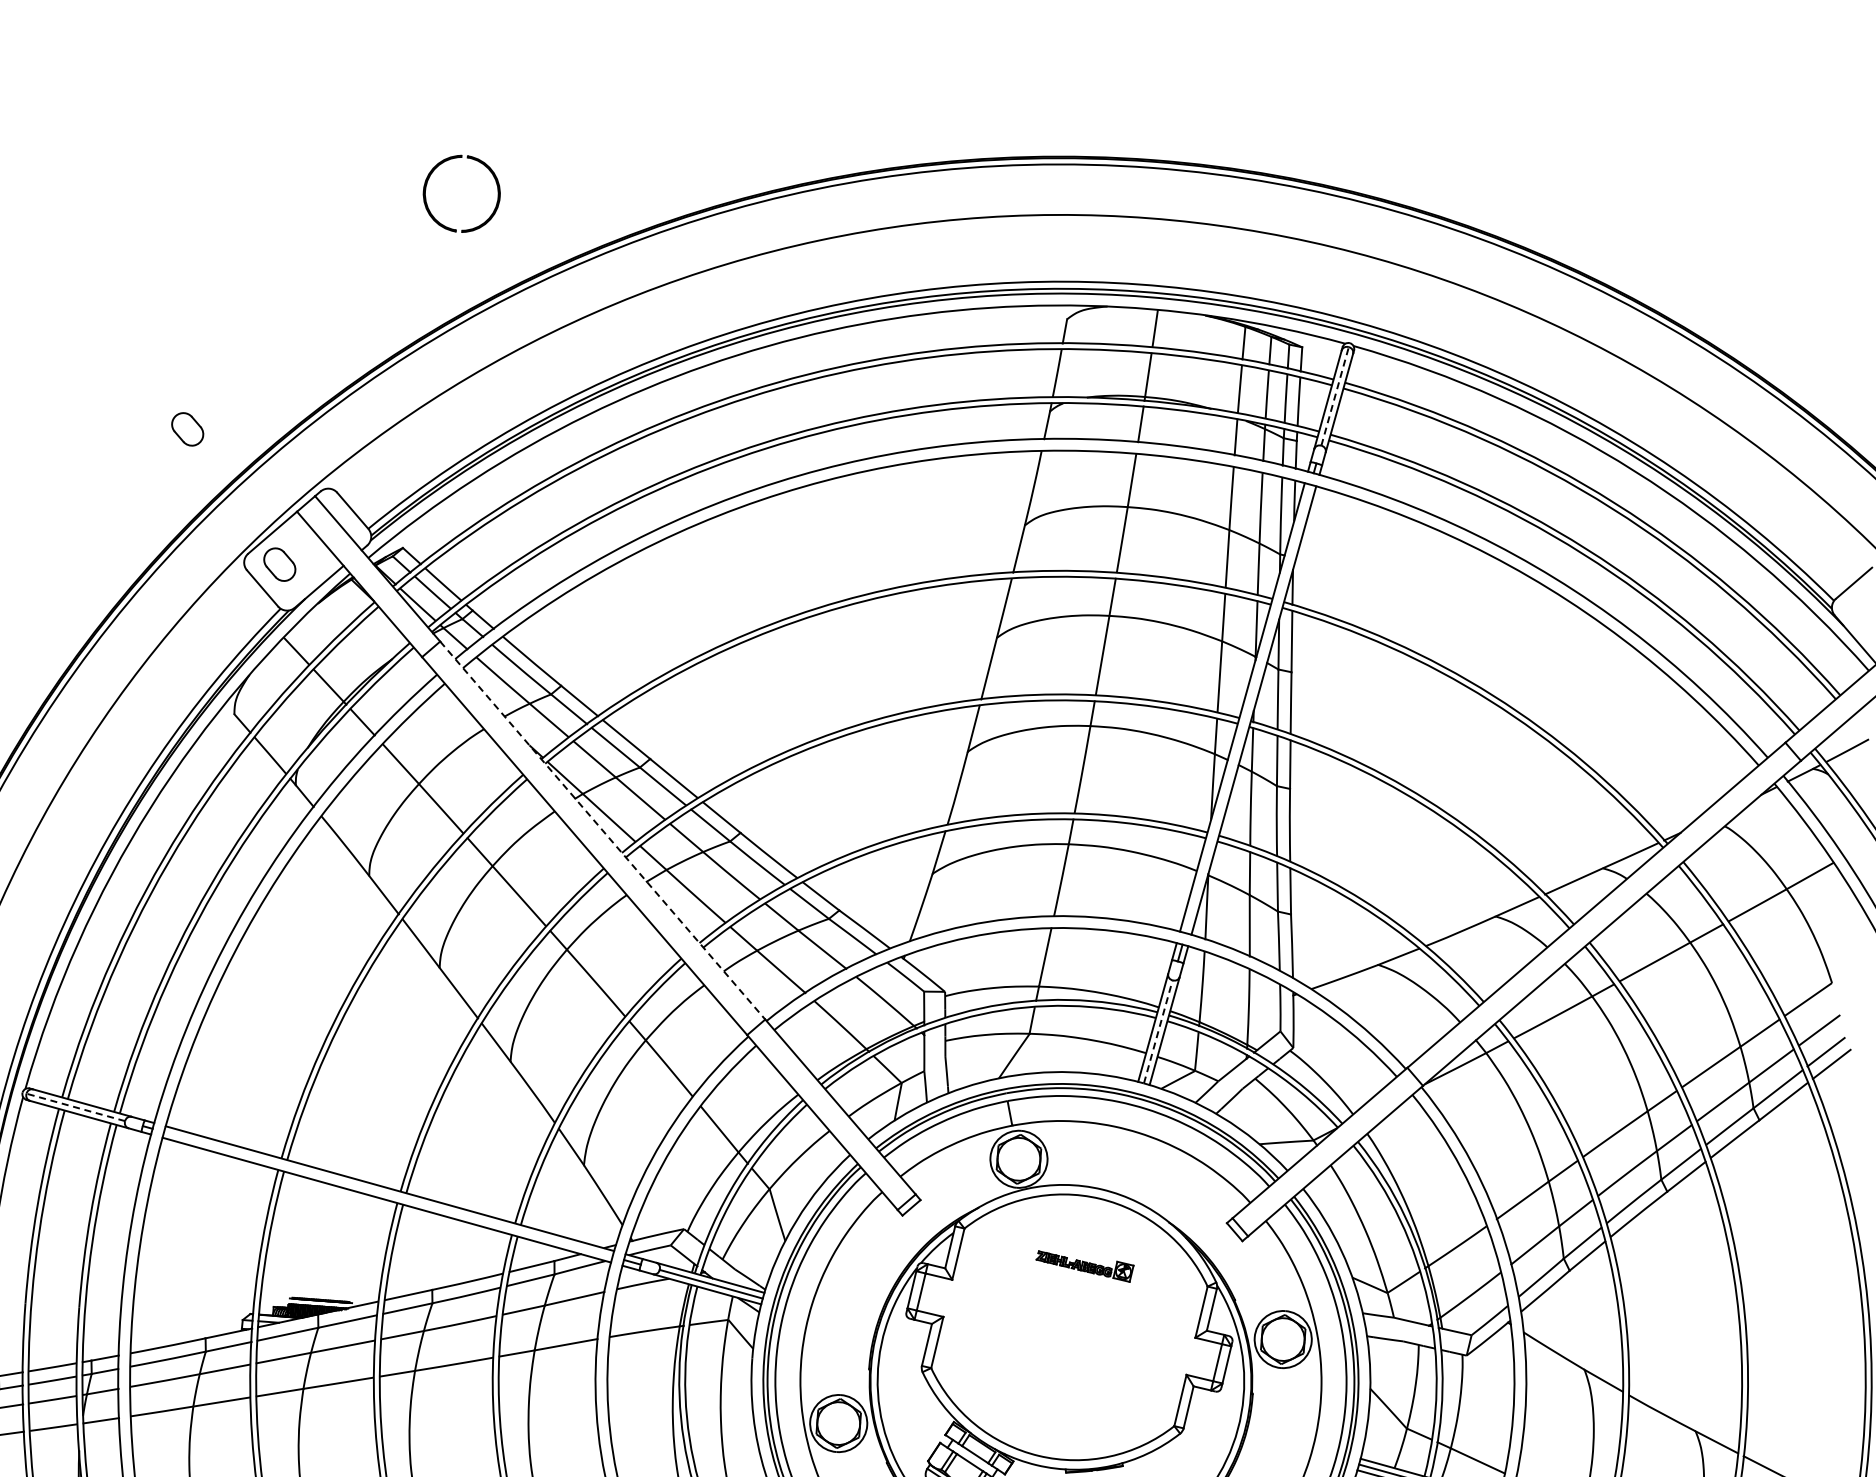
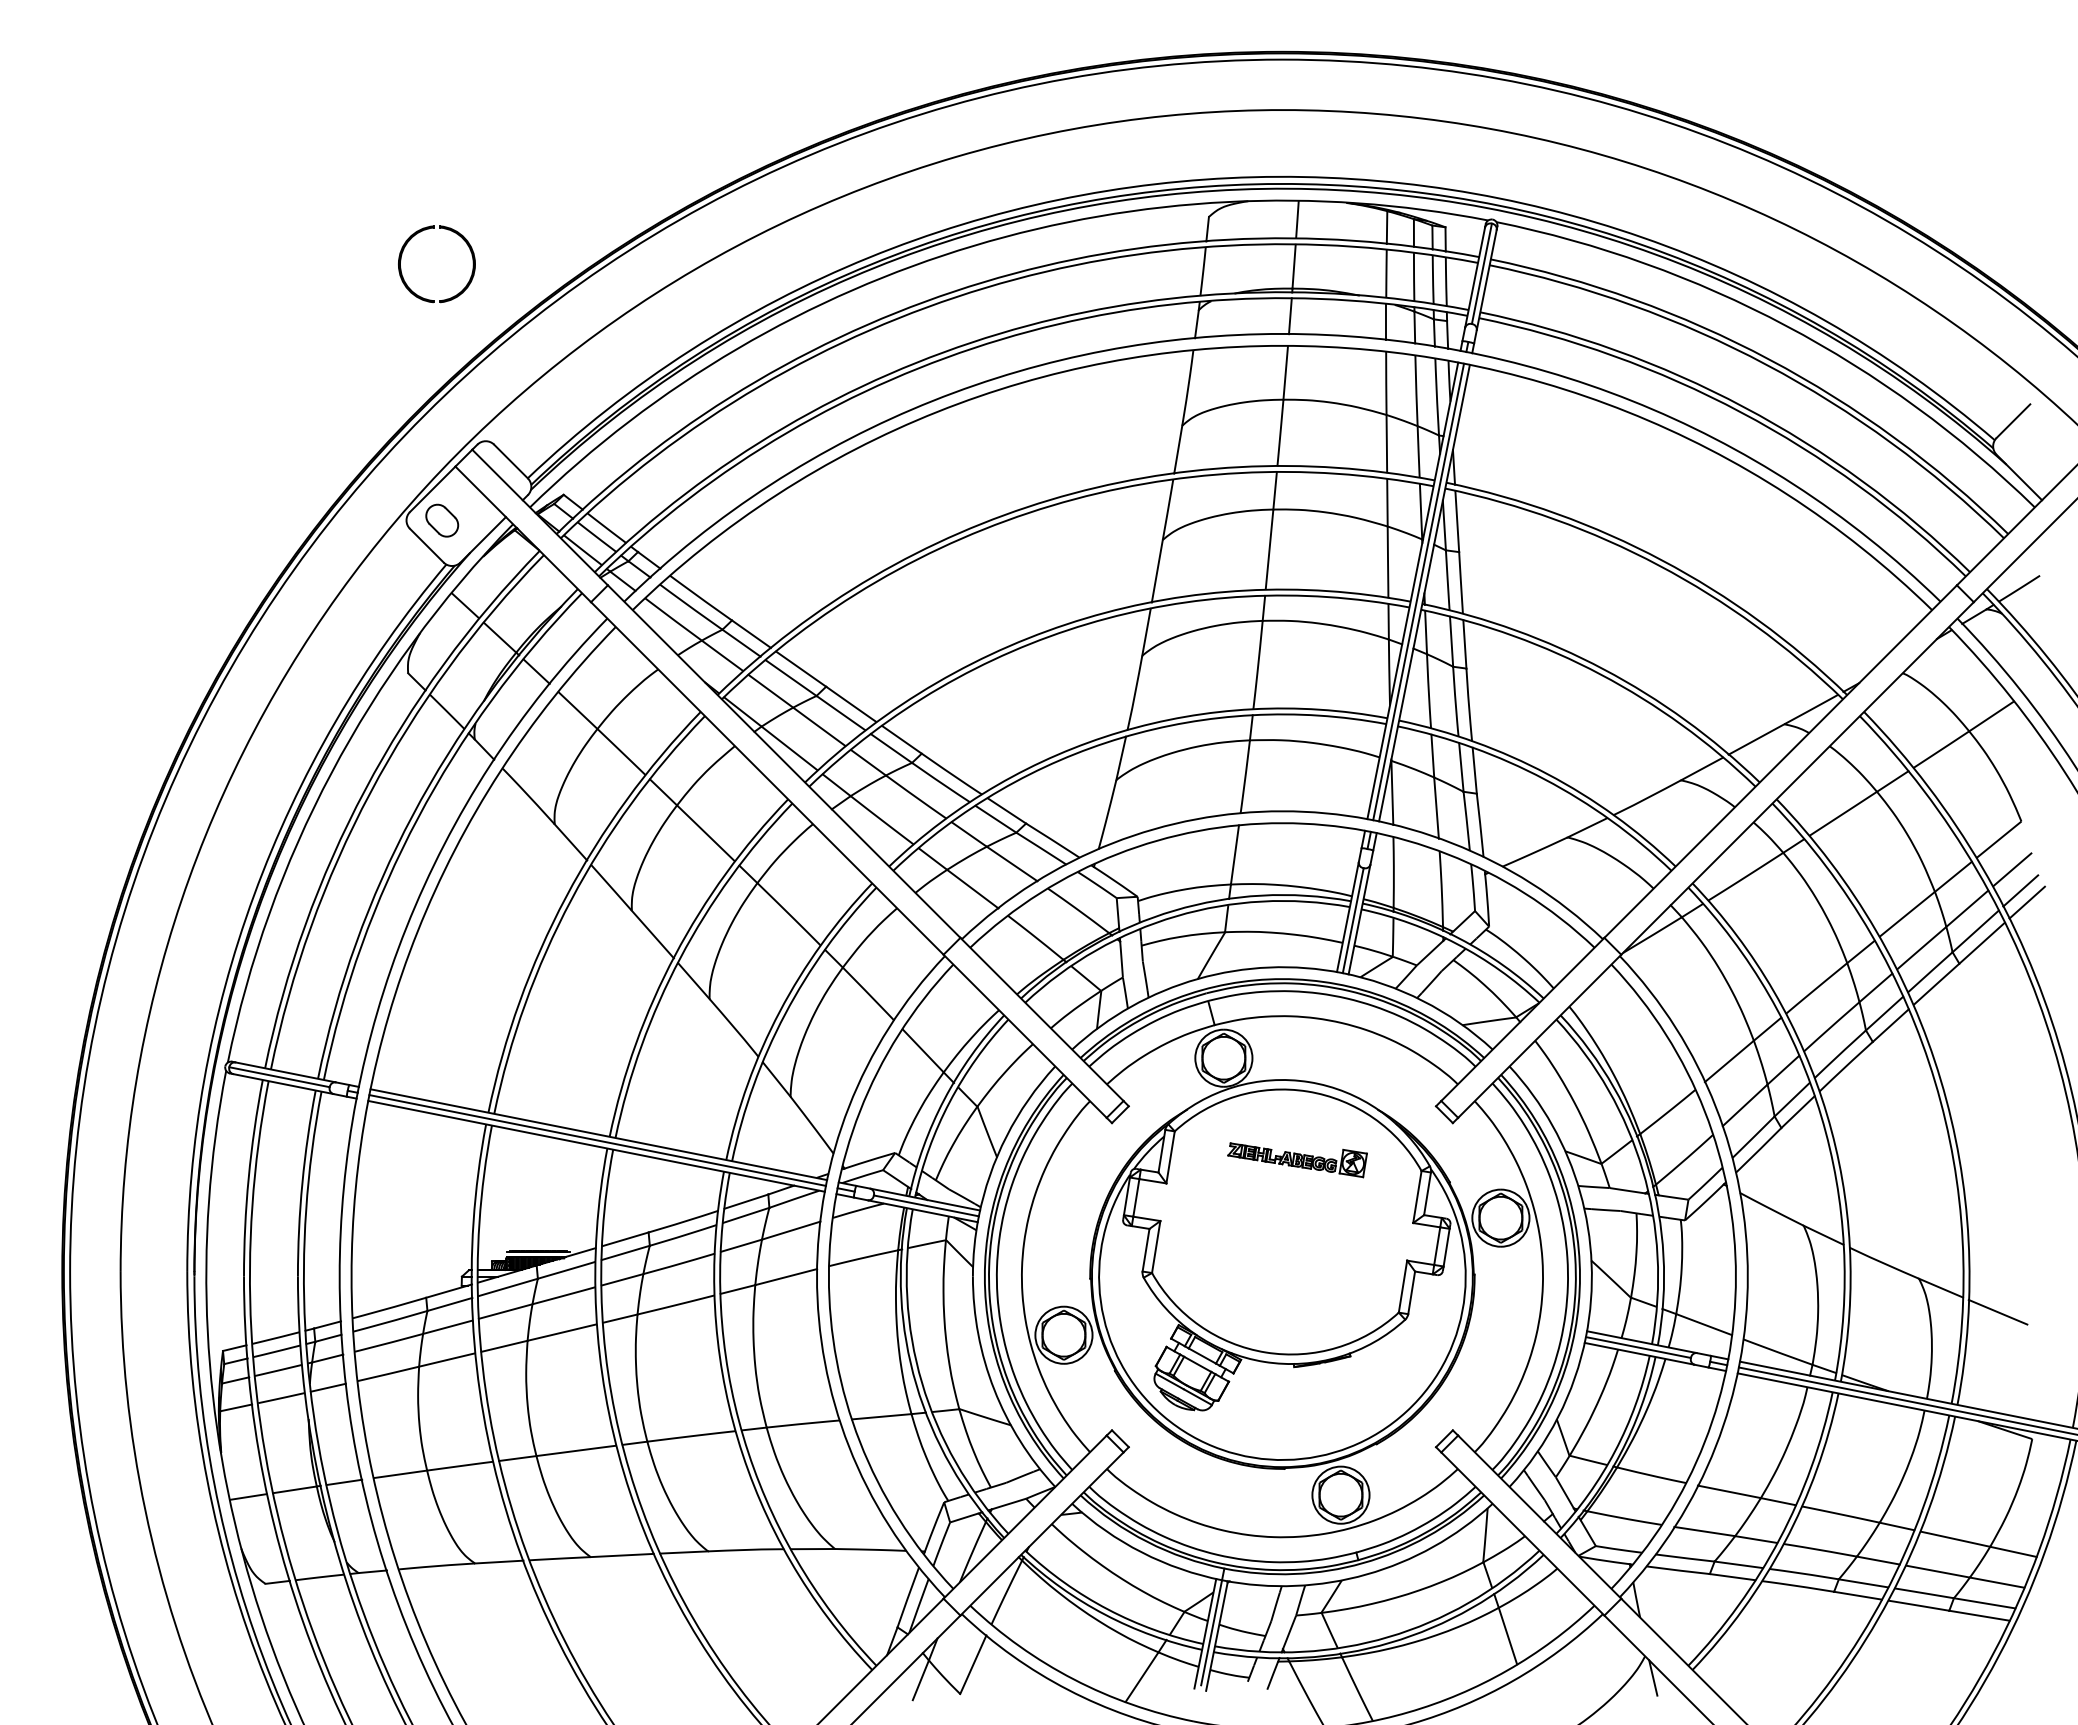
part: (427, 203) -> (403, 276), moved
line: (1335, 396) -> (1482, 273), dashed -> solid
part: (187, 429) -> (340, 392), removed
line: (1248, 708) -> (1418, 591), added
line: (603, 830) -> (784, 761), dashed -> solid
line: (1158, 1031) -> (1353, 920), dashed -> solid
line: (75, 1107) -> (279, 1077), dashed -> solid
line: (388, 1194) -> (597, 1140), added
part: (1084, 1266) -> (1297, 1160), size x1.43

